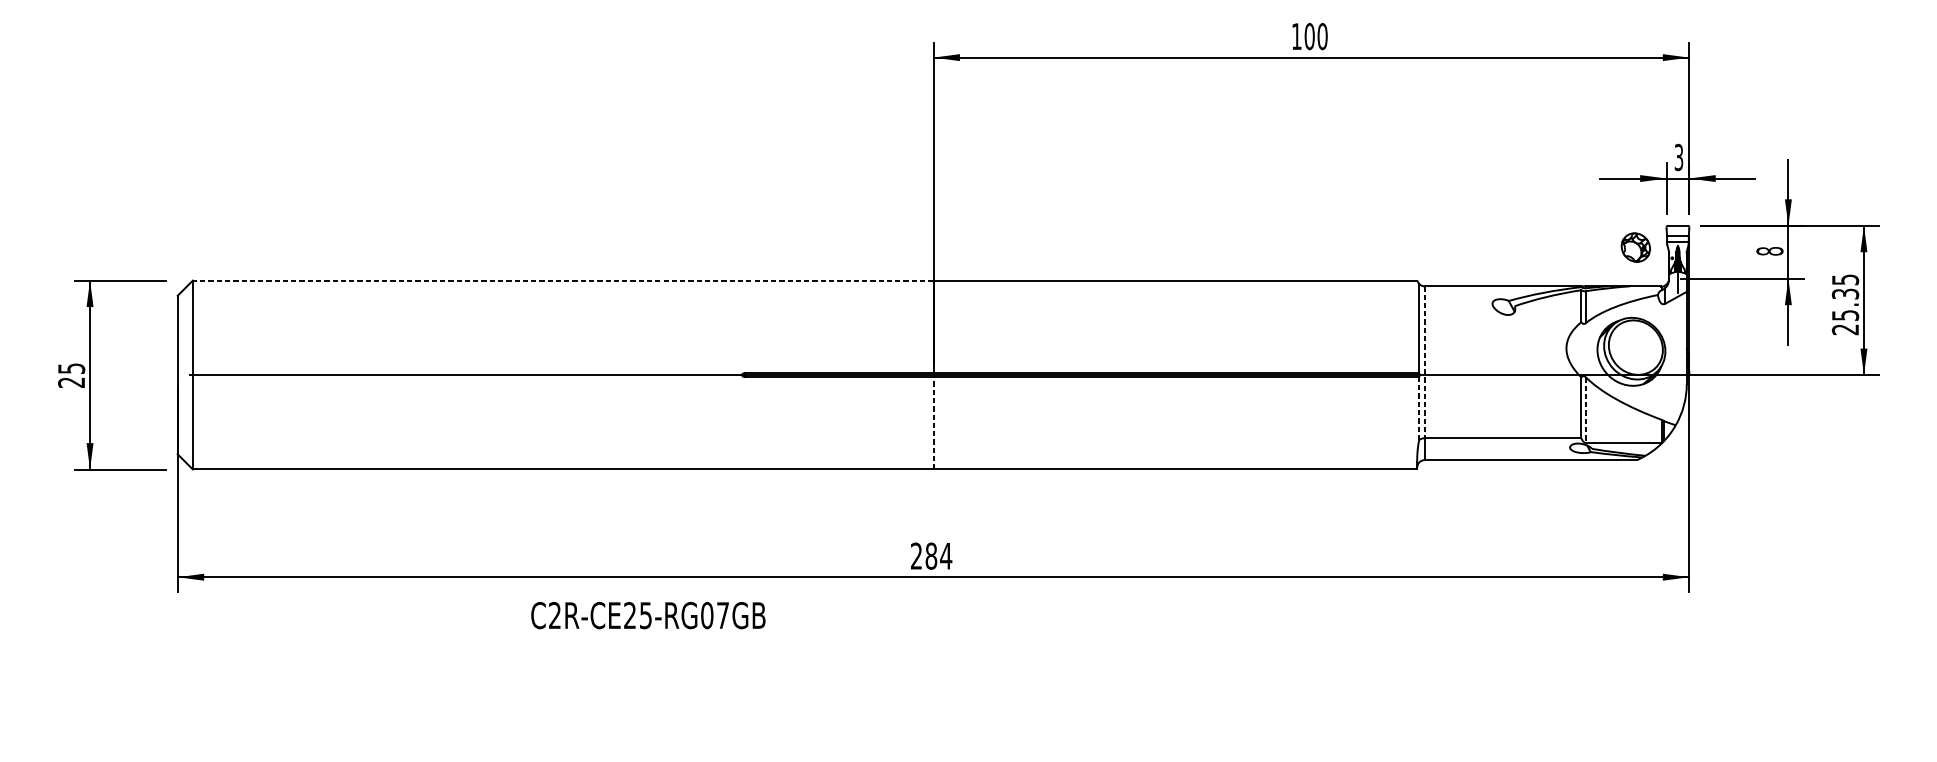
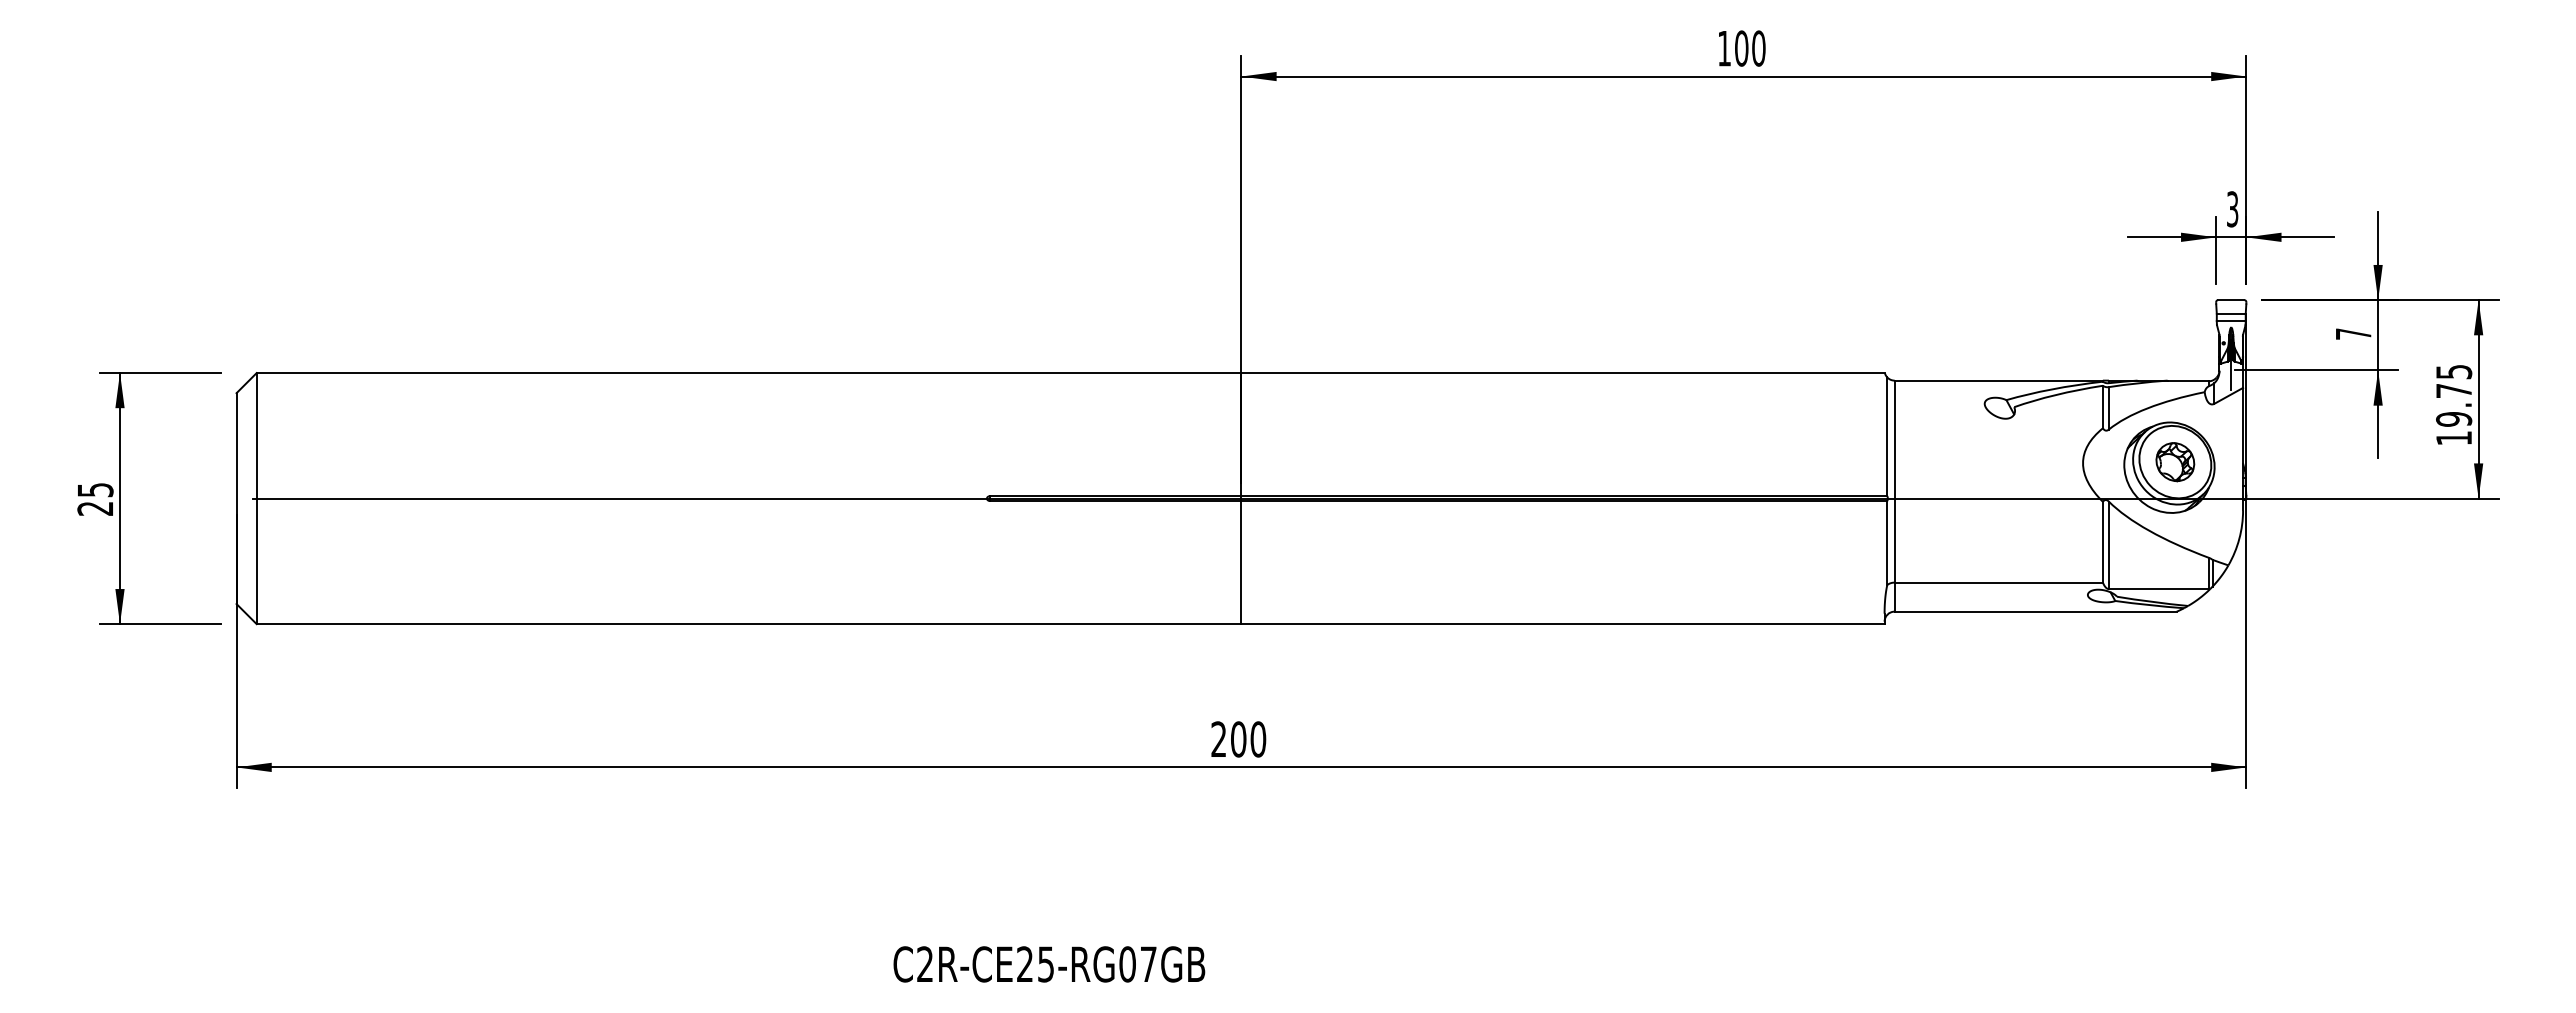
part: (1635, 247) -> (2175, 462), moved
text: (1769, 250) -> (2353, 333), 8 -> 7
line: (562, 280) -> (748, 373), dashed -> solid
text: (1845, 311) -> (2454, 414), 25.35 -> 19.75
line: (1424, 362) -> (1894, 482), dashed -> solid
line: (1419, 408) -> (1887, 543), dashed -> solid
line: (1585, 410) -> (2108, 545), dashed -> solid
line: (933, 423) -> (1241, 562), dashed -> solid
text: (938, 556) -> (1248, 739), 284 -> 200
text: (648, 615) -> (1049, 964), moved

